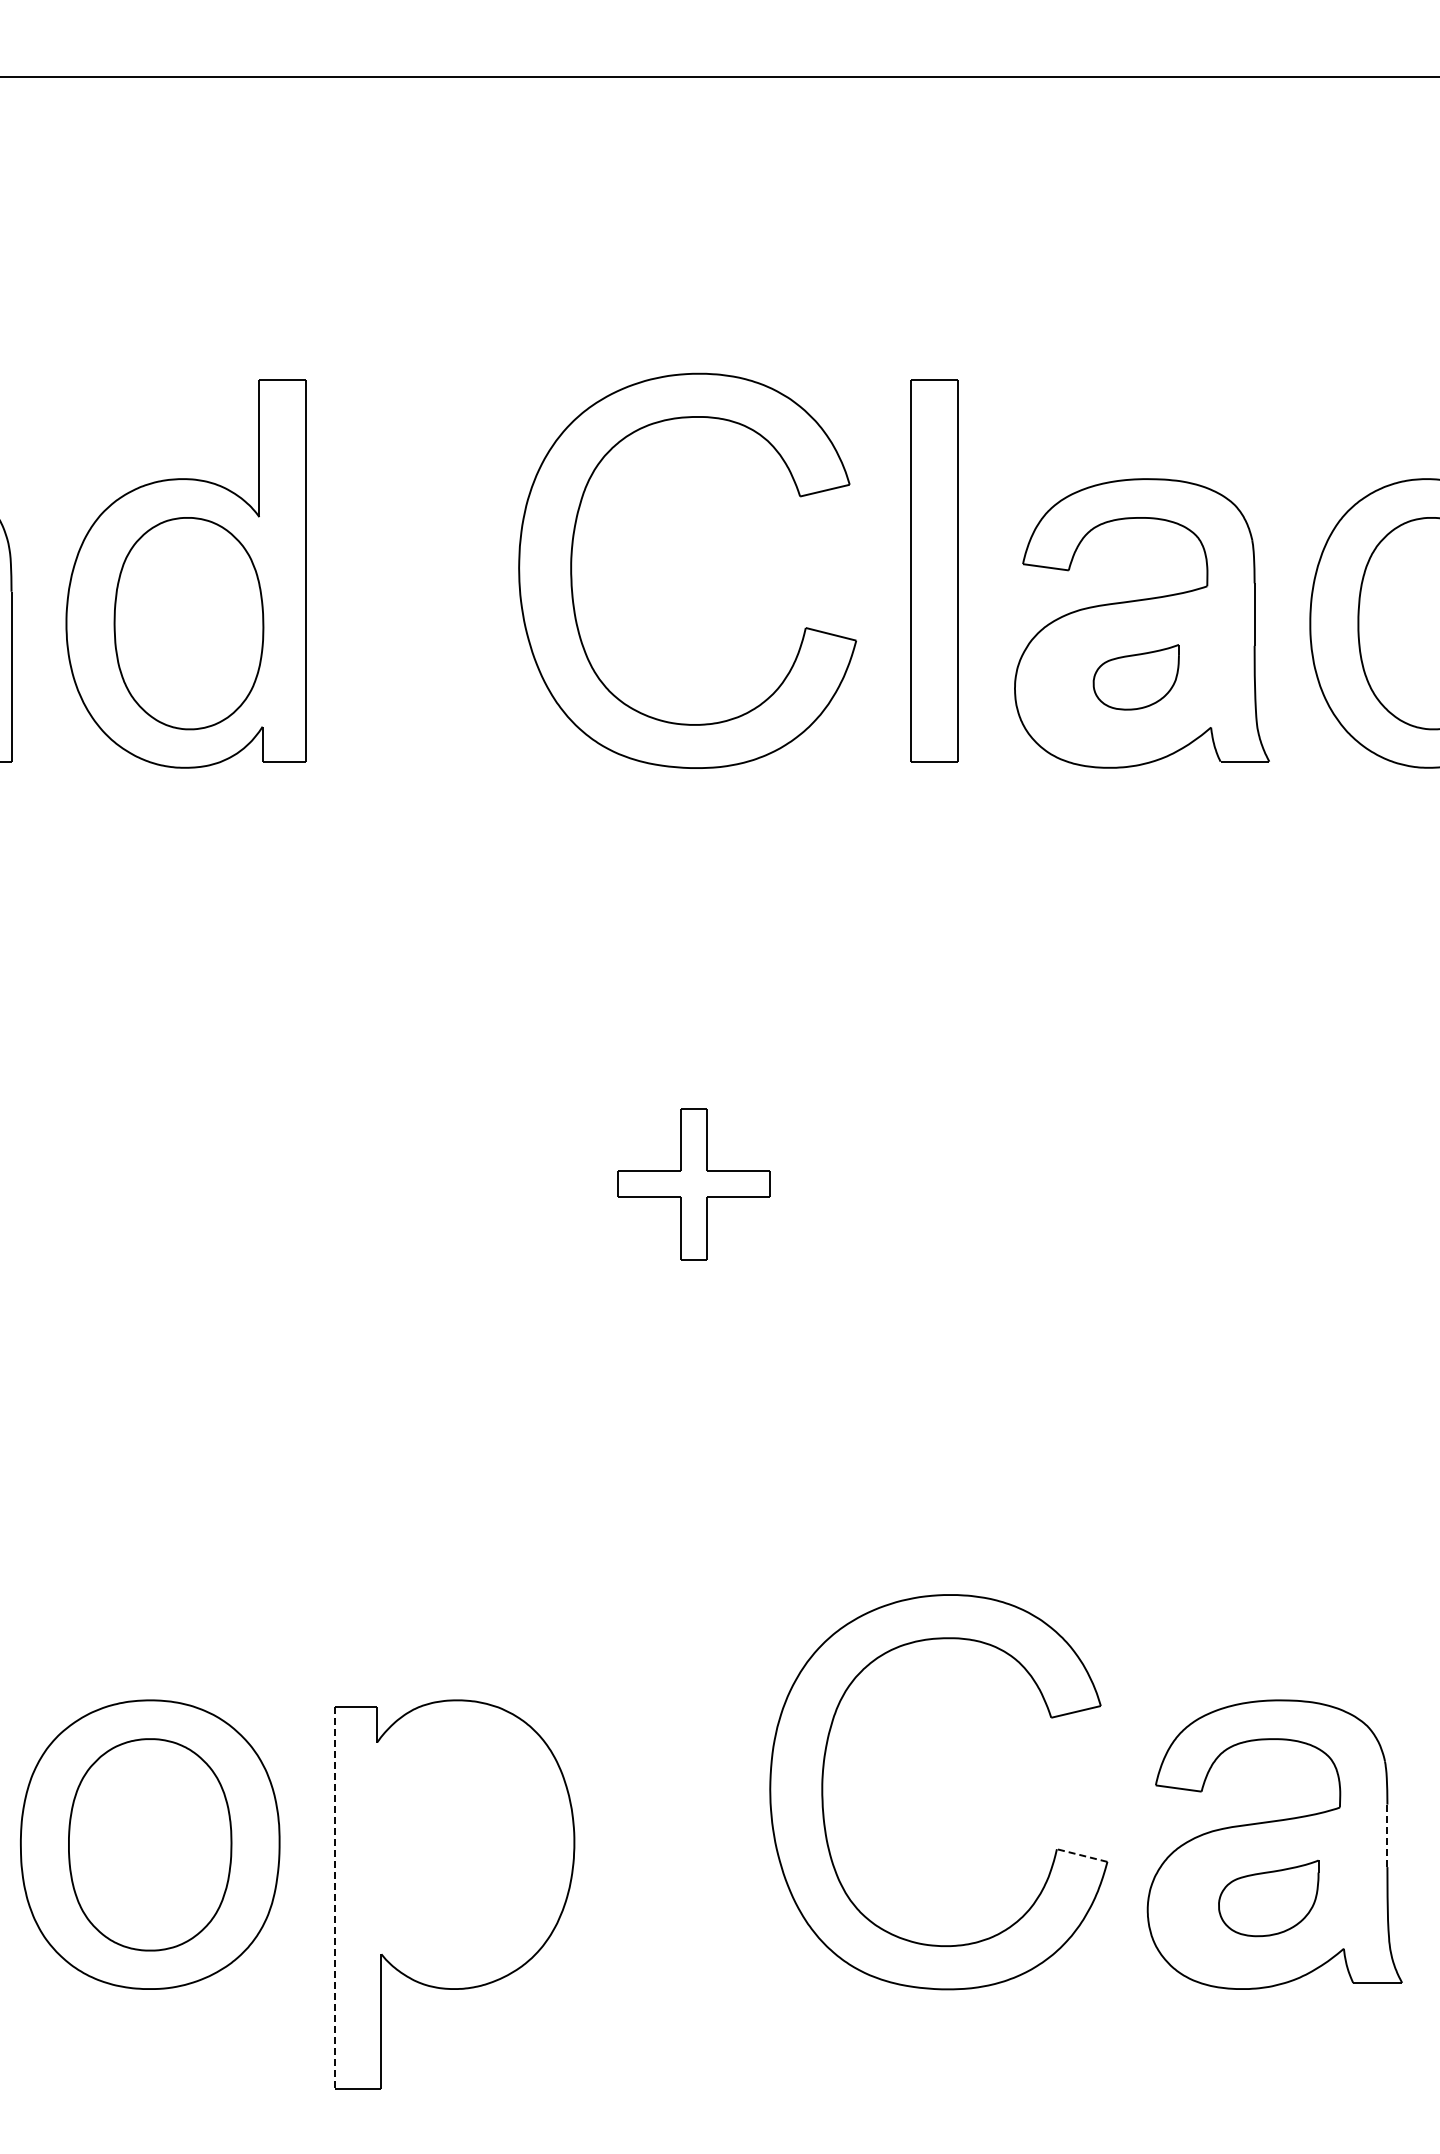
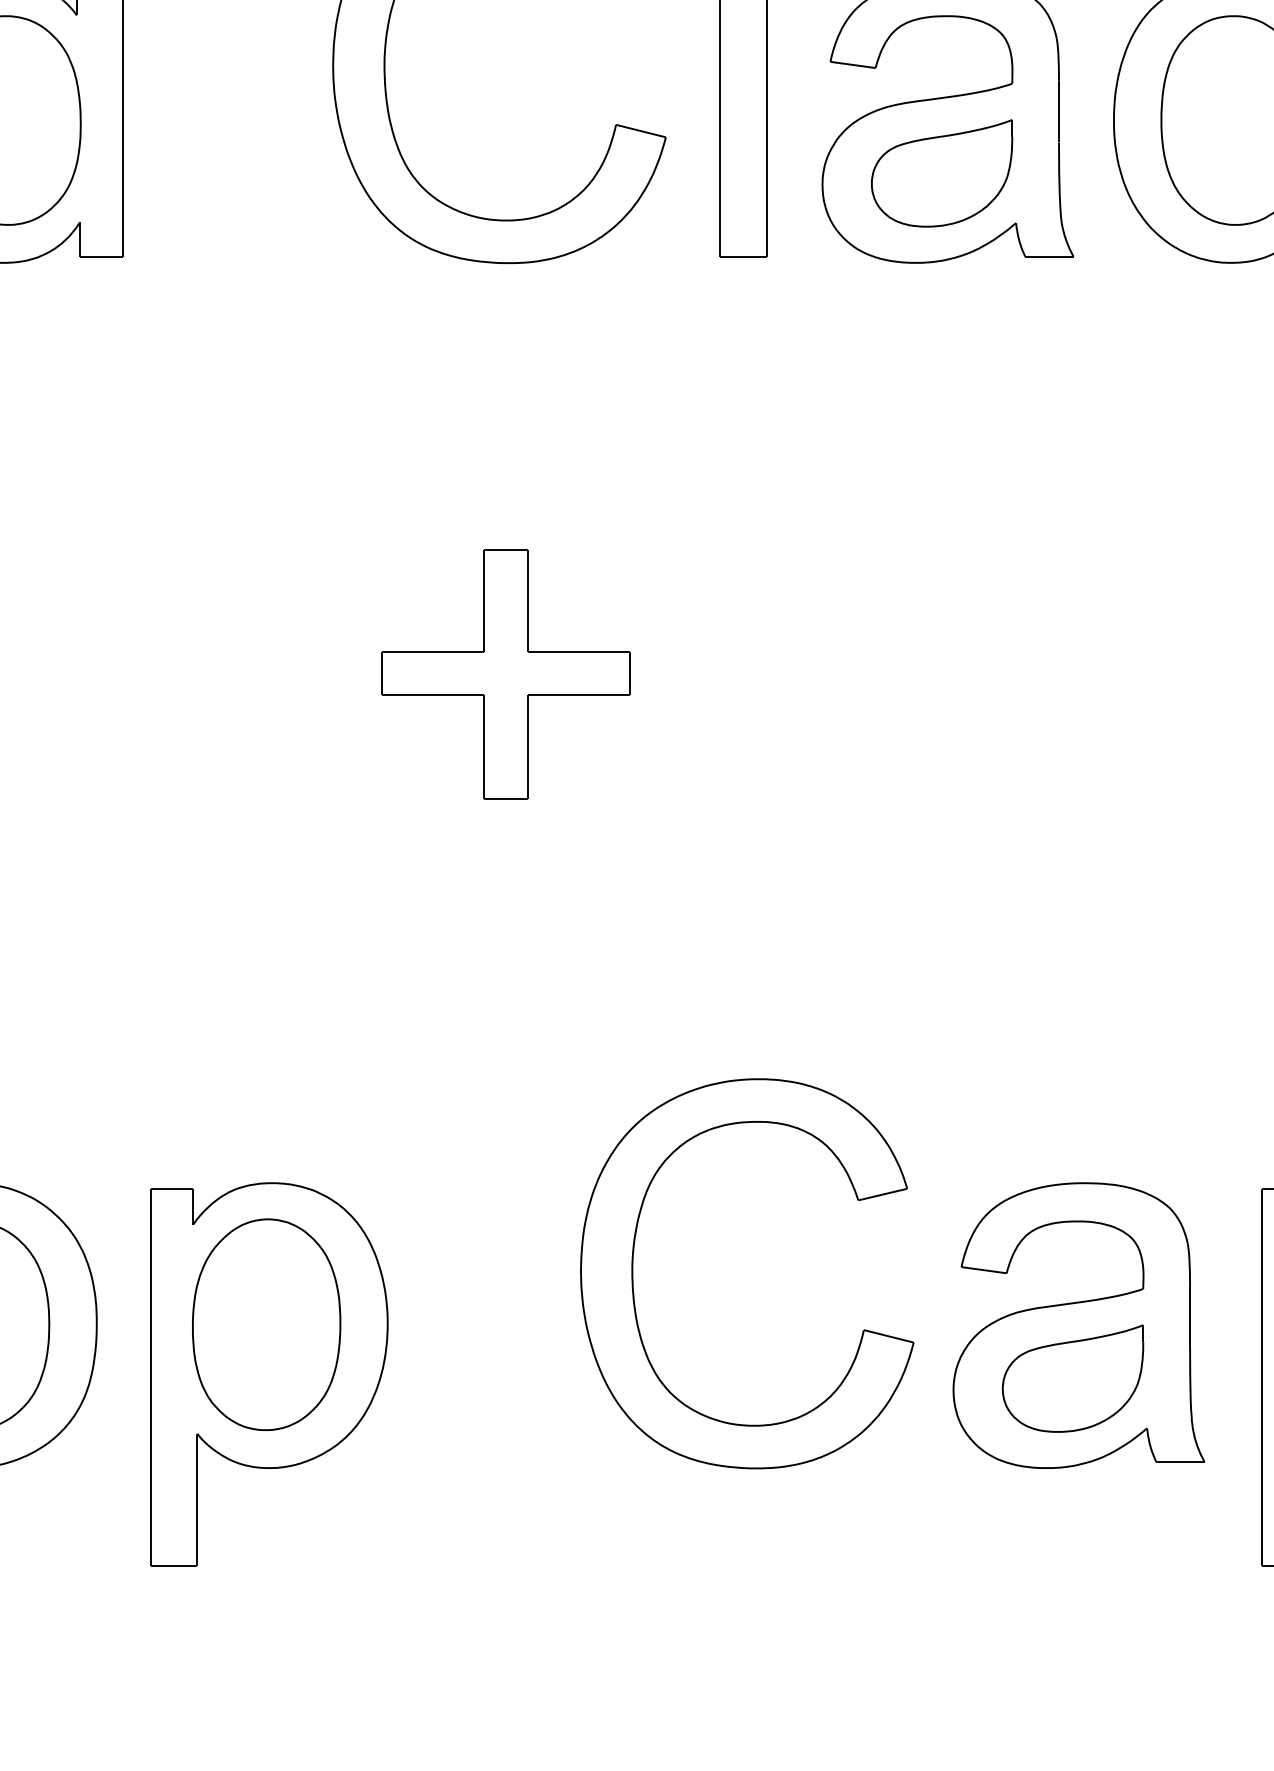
part: (1136, 677) -> (942, 173), size x1.67
part: (693, 1184) -> (505, 674), size x1.67
line: (1387, 1835) -> (1190, 1316), dashed -> solid
part: (451, 1843) -> (266, 1324), added
line: (1081, 1855) -> (888, 1336), dashed -> solid
line: (334, 1898) -> (150, 1378), dashed -> solid
part: (1268, 1898) -> (1072, 1378), size x1.43

